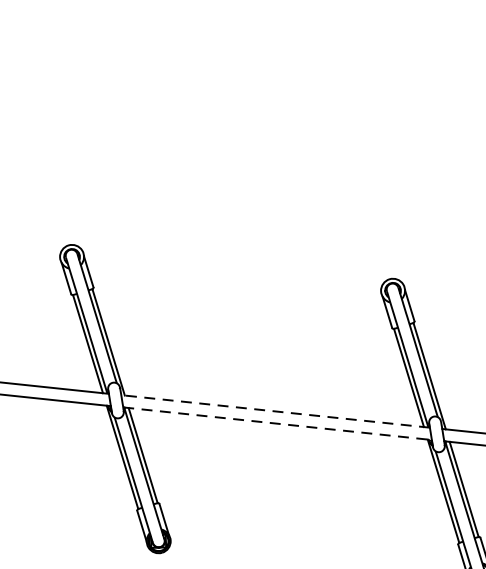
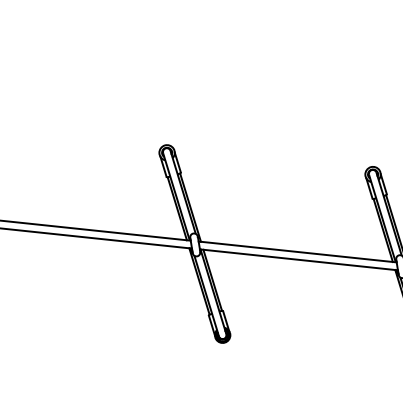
line: (275, 410) -> (297, 251), dashed -> solid
line: (276, 423) -> (298, 259), dashed -> solid

